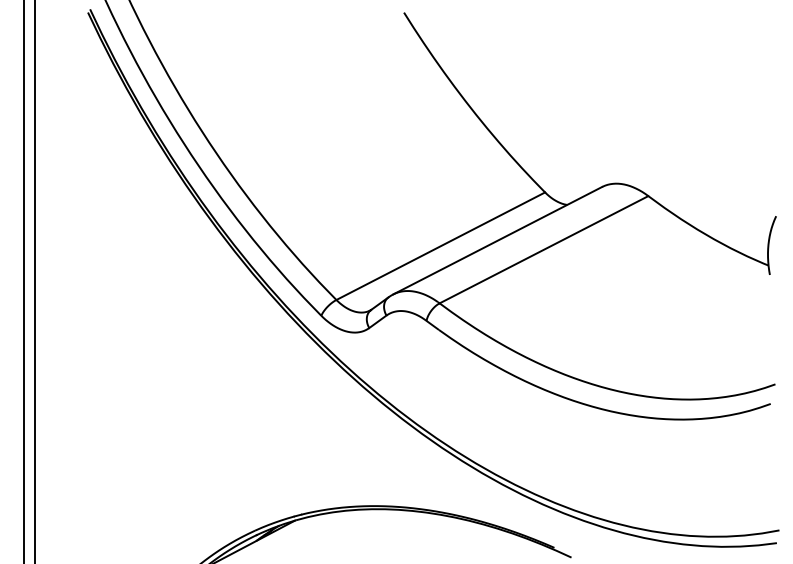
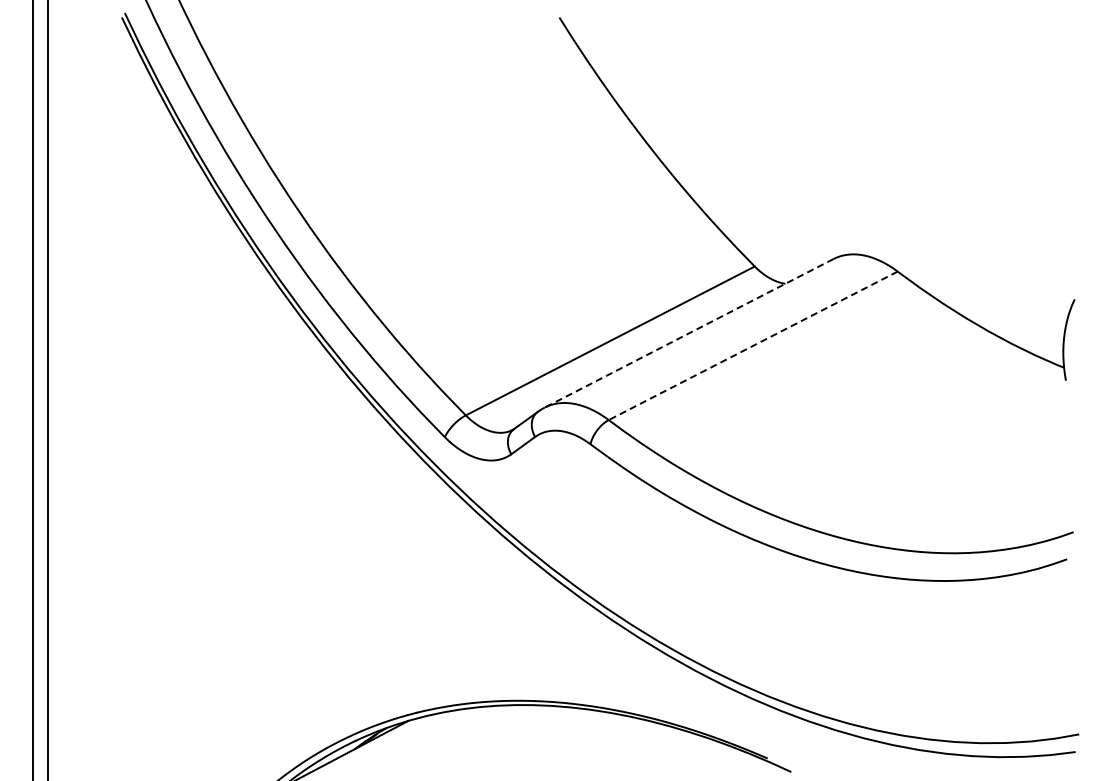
line: (497, 240) -> (688, 333), solid -> dashed
line: (543, 250) -> (752, 346), solid -> dashed

